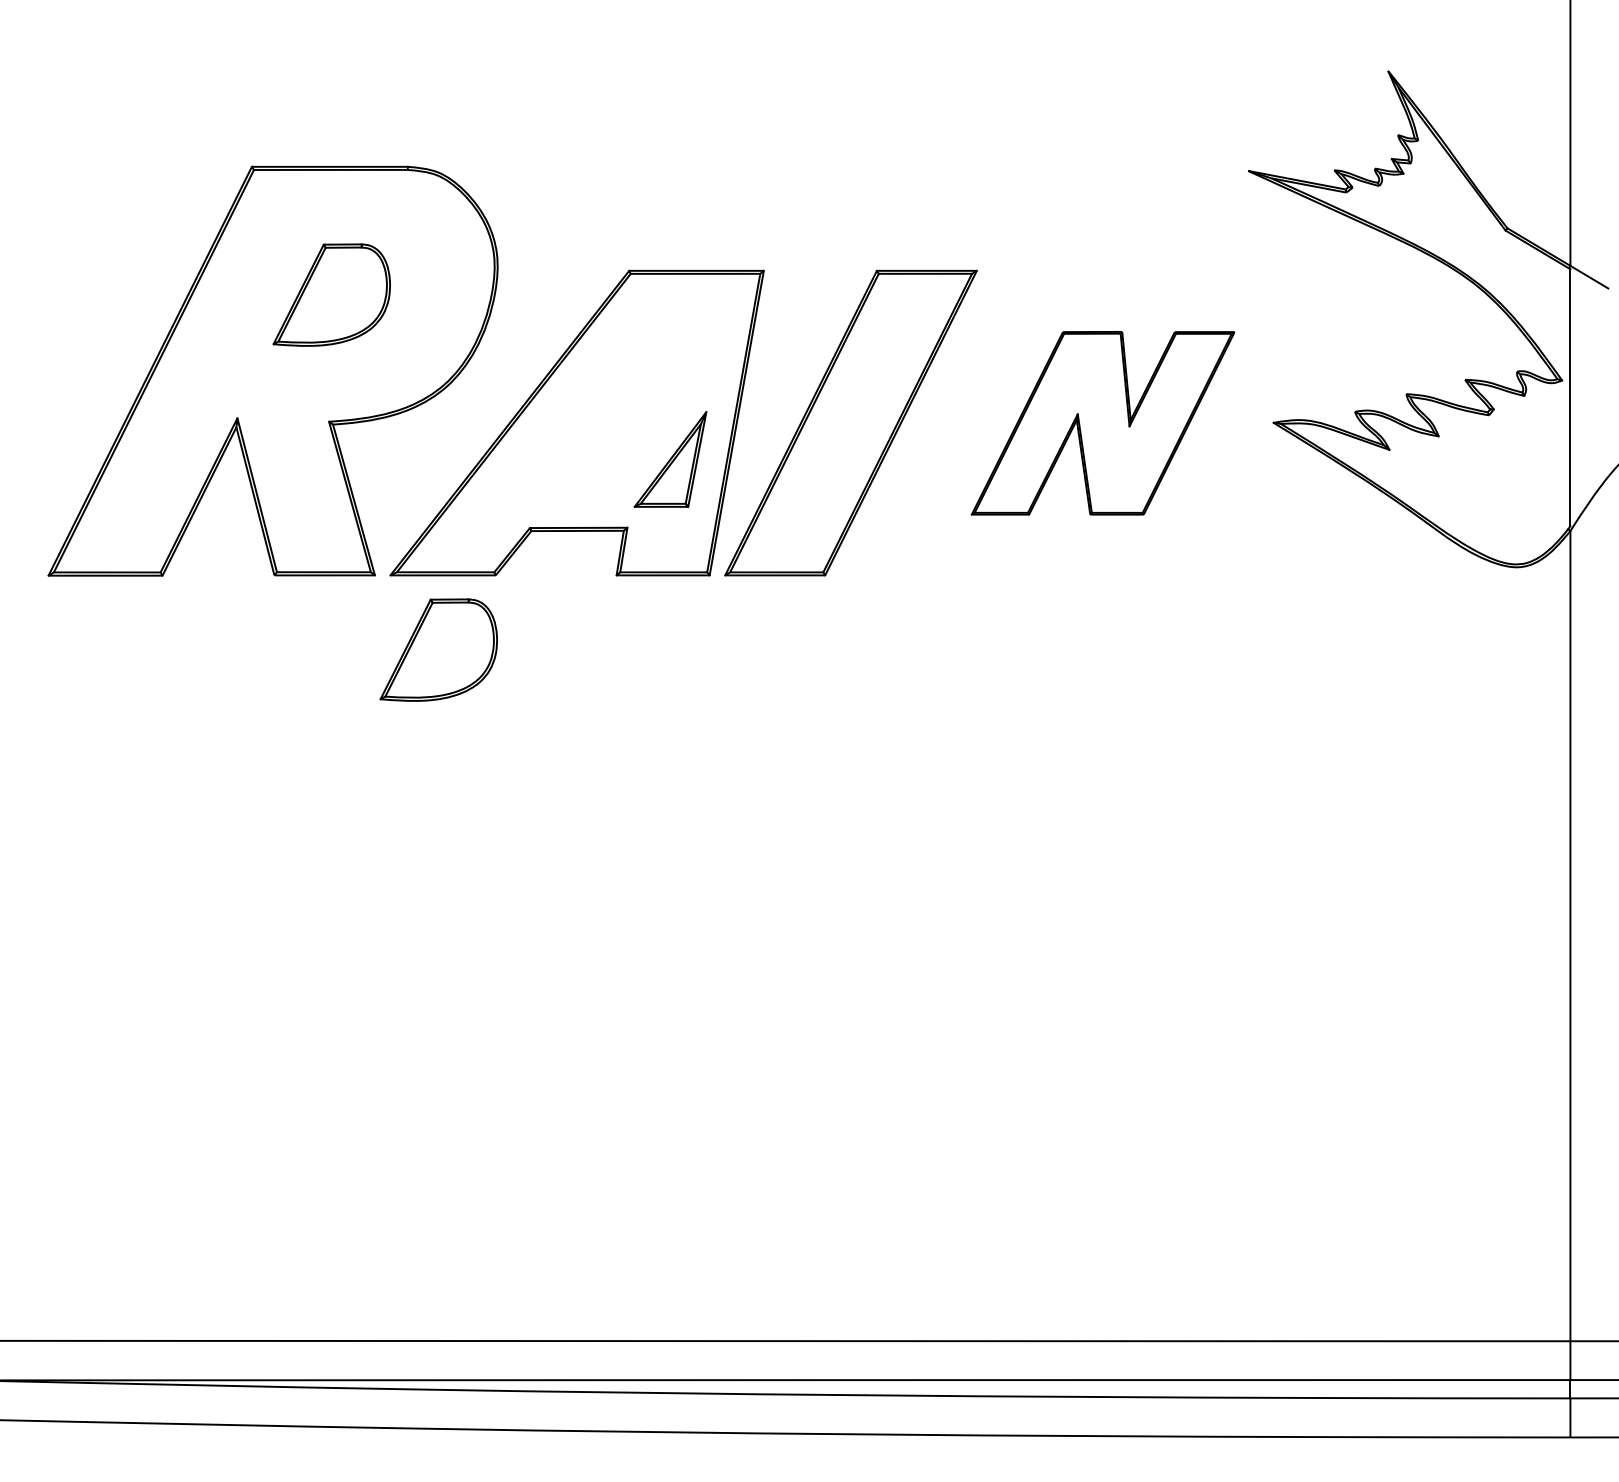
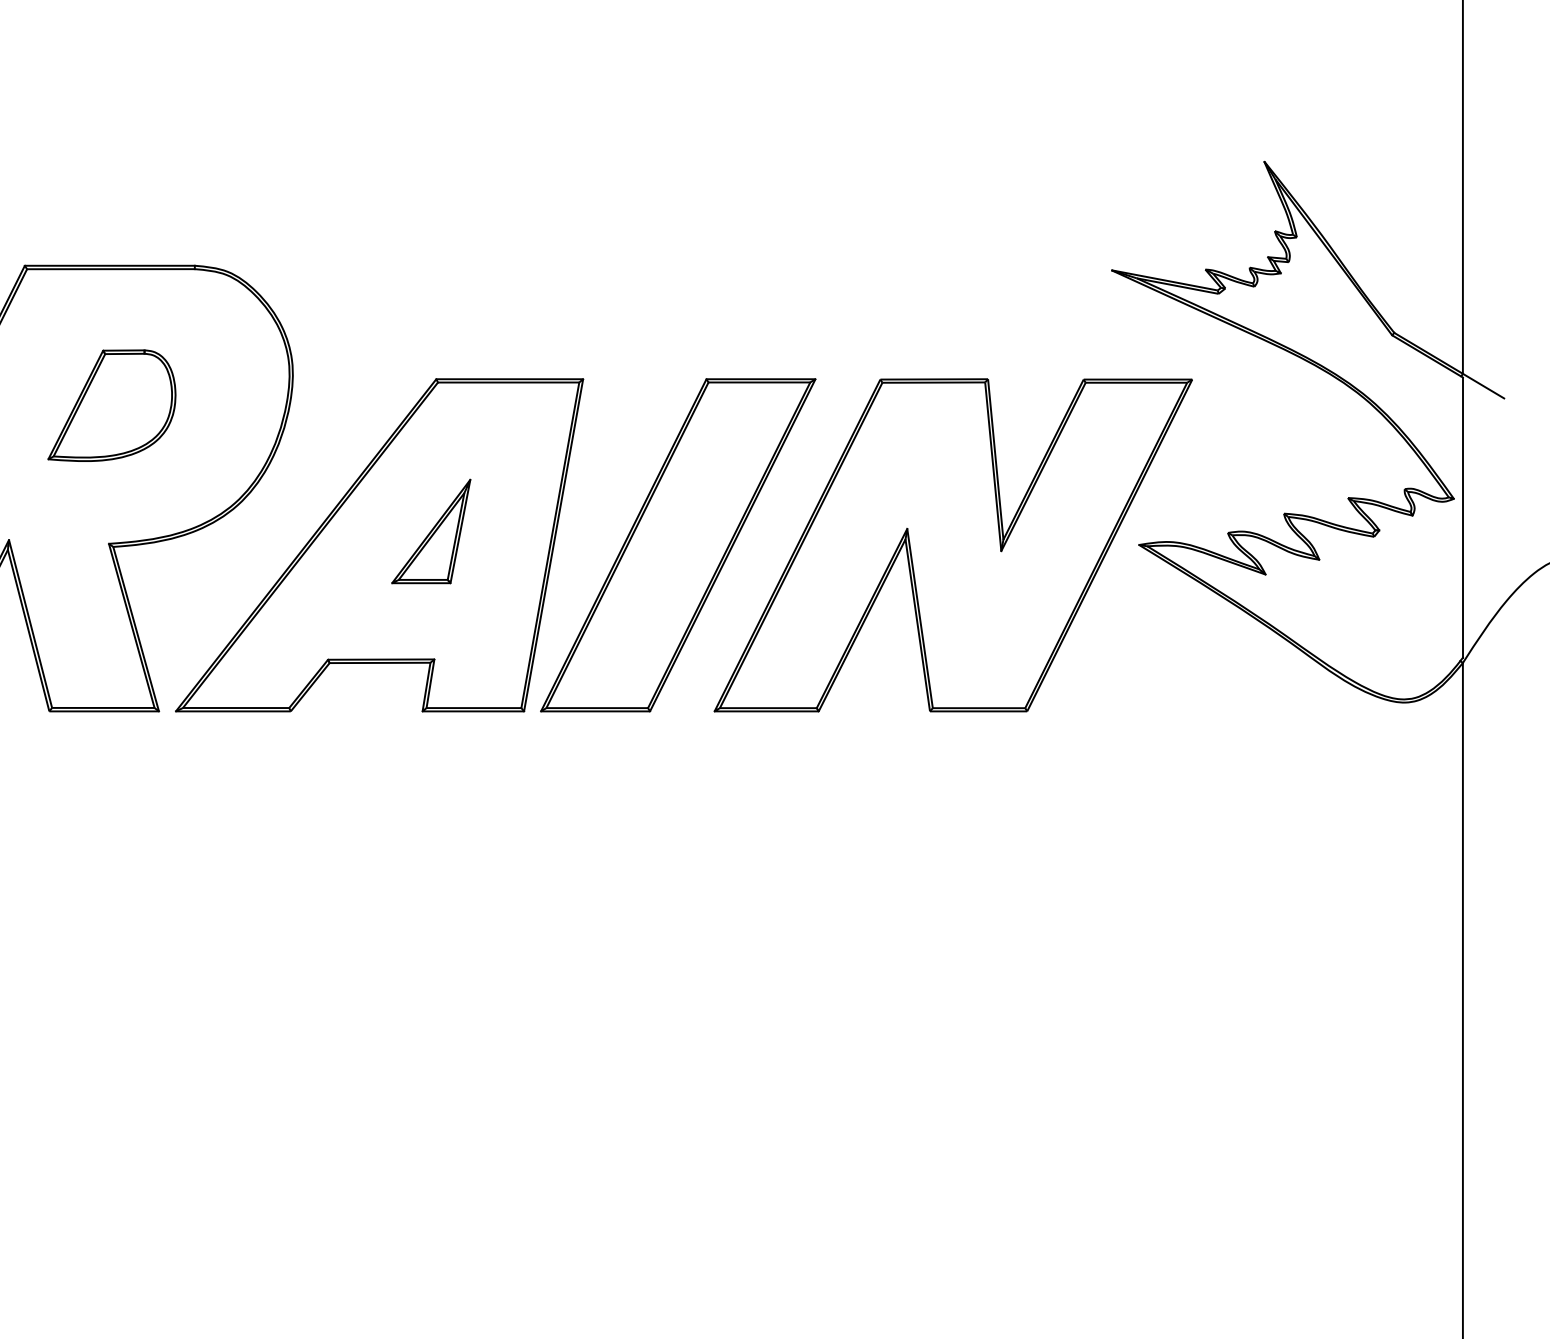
part: (1102, 423) -> (952, 545), size x1.67
part: (670, 459) -> (431, 531), moved
part: (438, 649) -> (228, 792), removed

